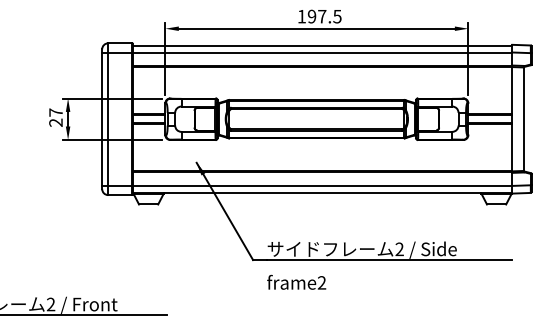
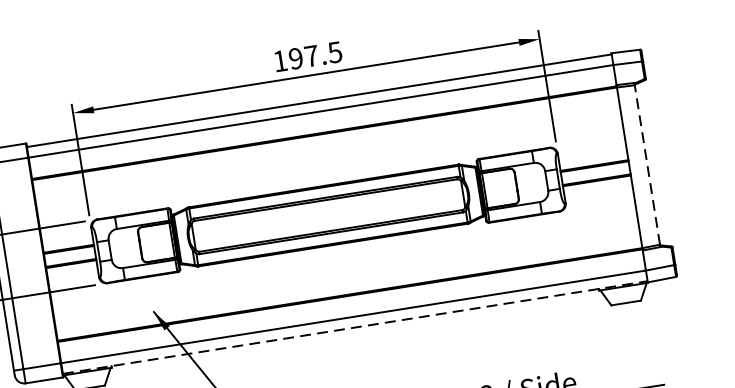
line: (523, 119) -> (646, 165), solid -> dashed
line: (322, 192) -> (355, 327), solid -> dashed

